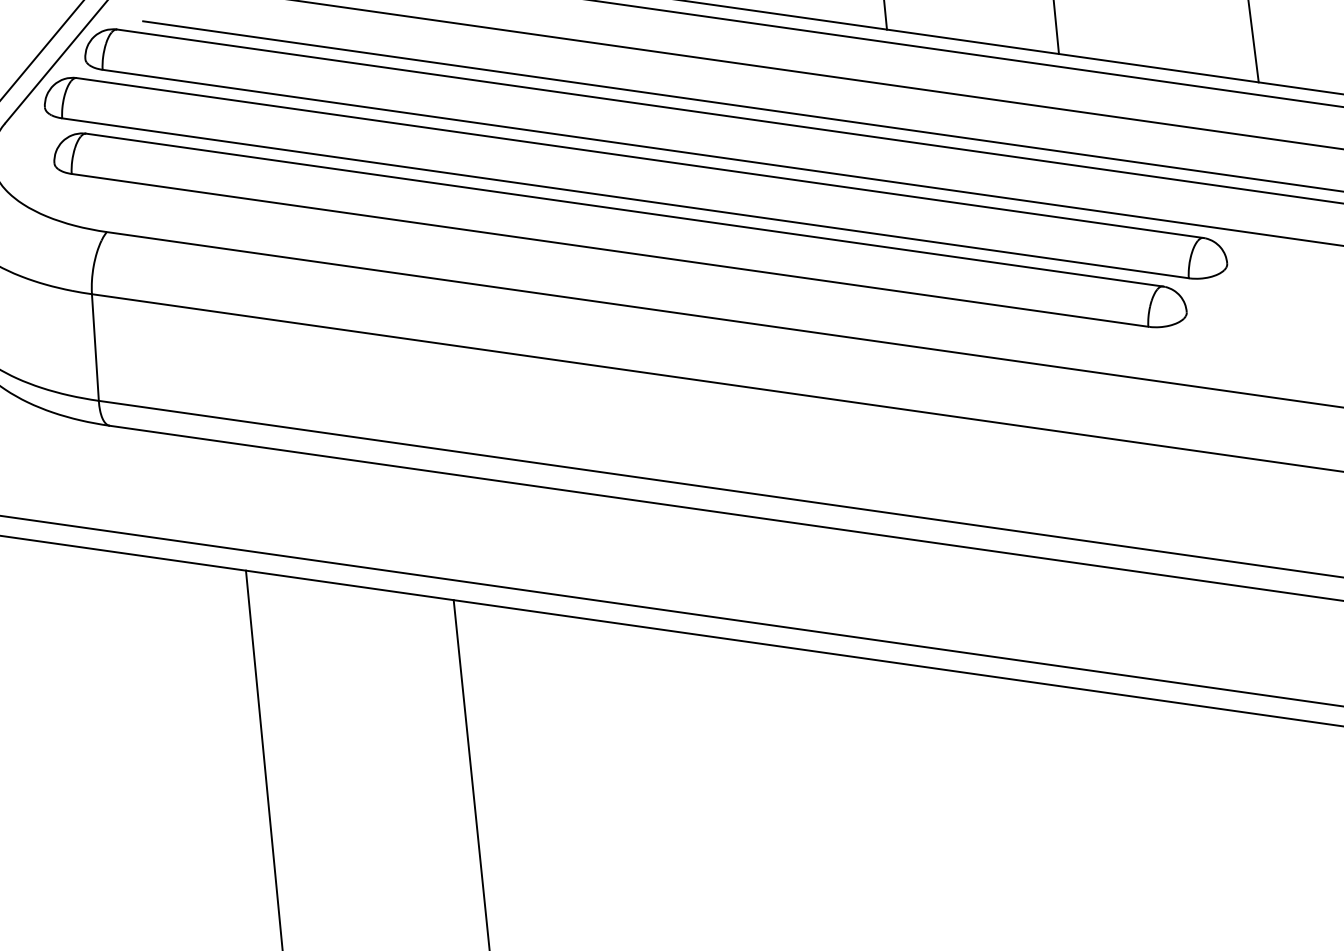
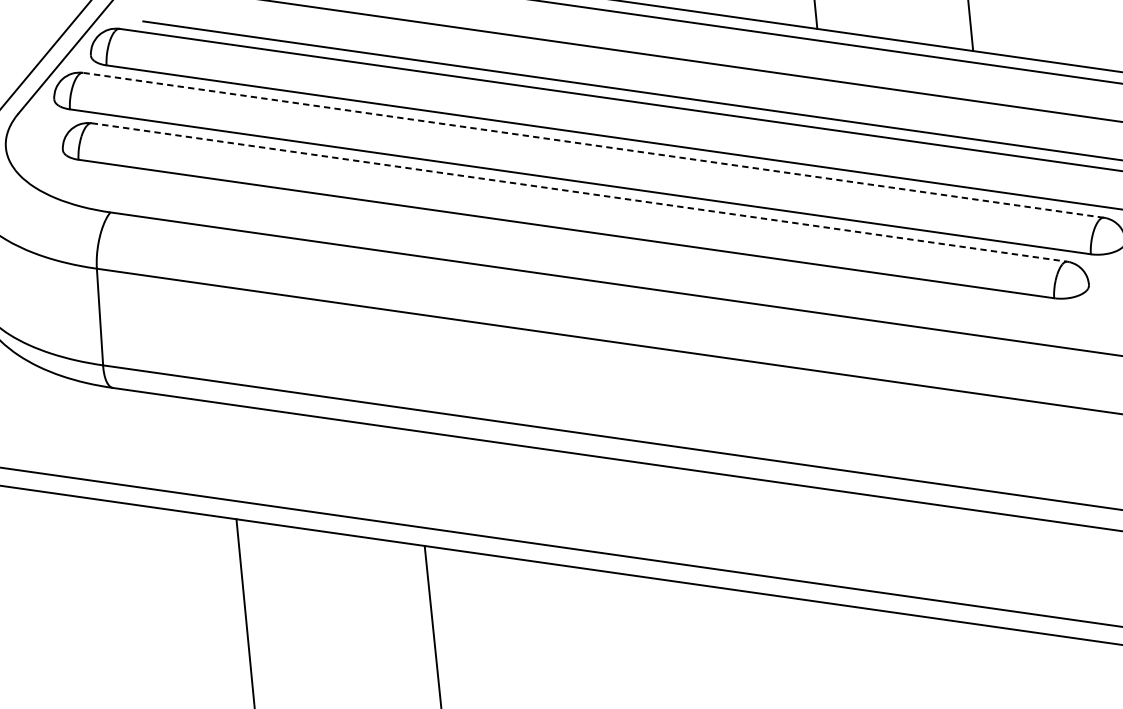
line: (639, 158) -> (593, 145), solid -> dashed
line: (624, 210) -> (579, 192), solid -> dashed

